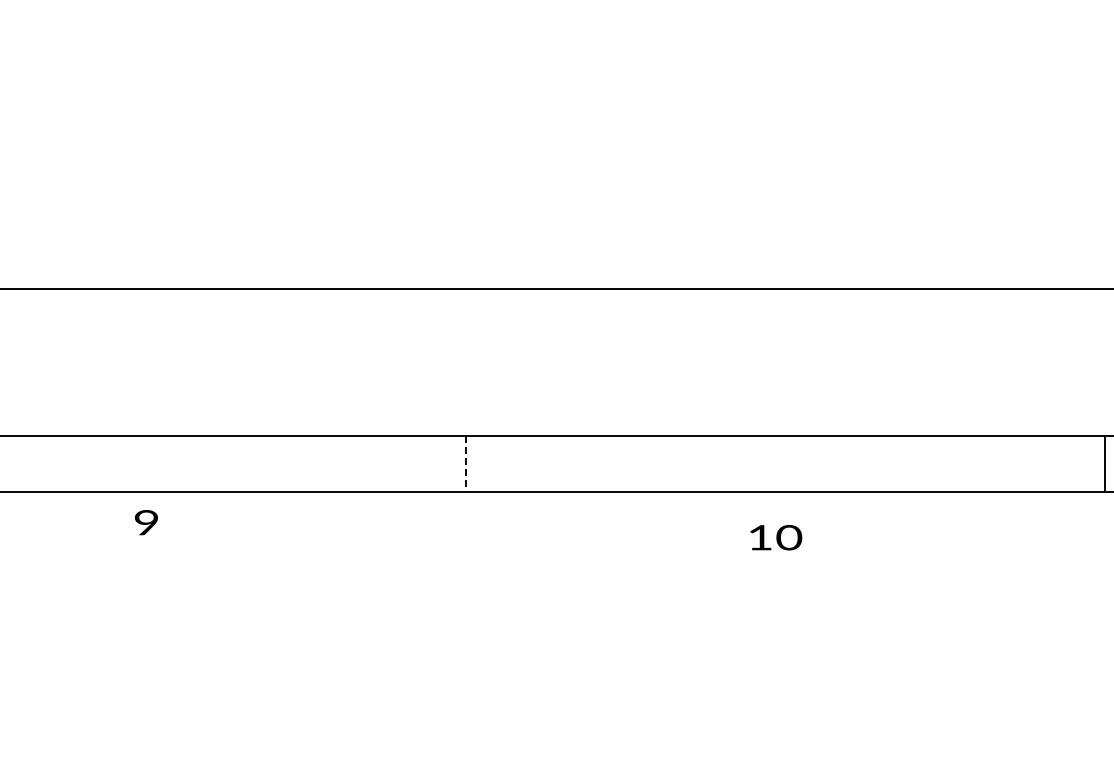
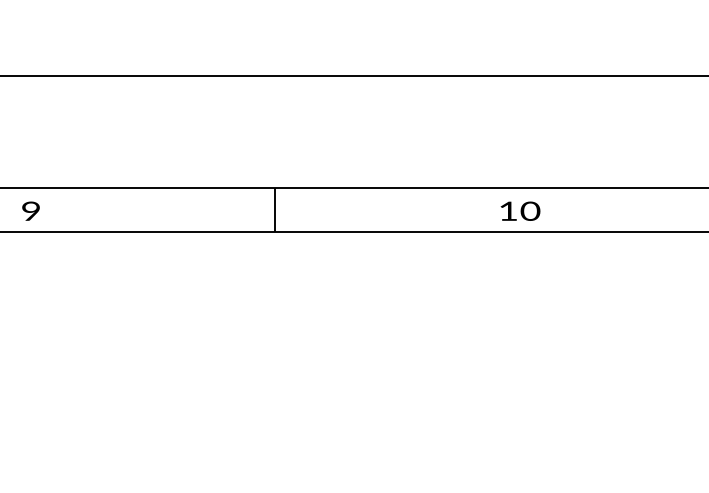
line: (465, 464) -> (274, 210), dashed -> solid
text: (146, 522) -> (31, 211), moved
text: (776, 537) -> (520, 211), moved

